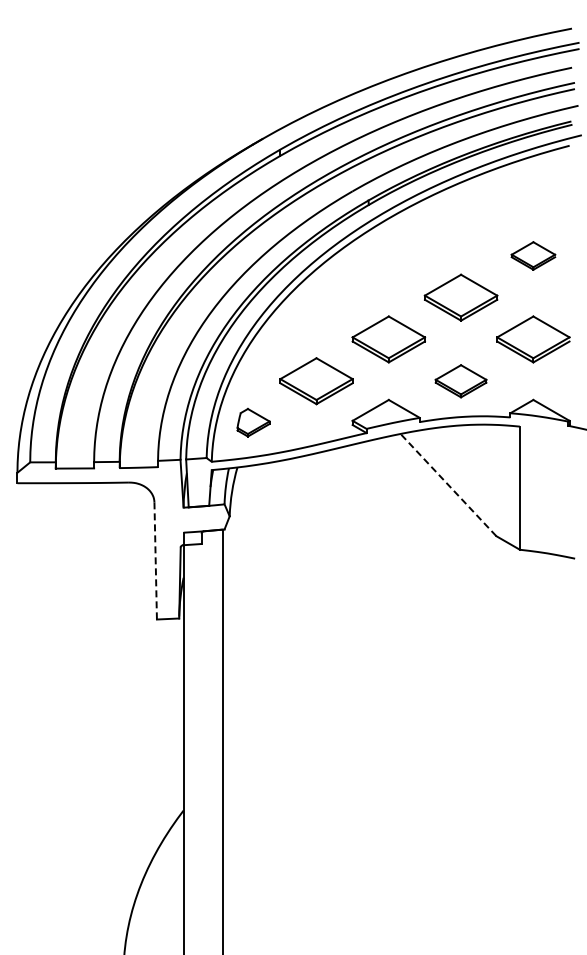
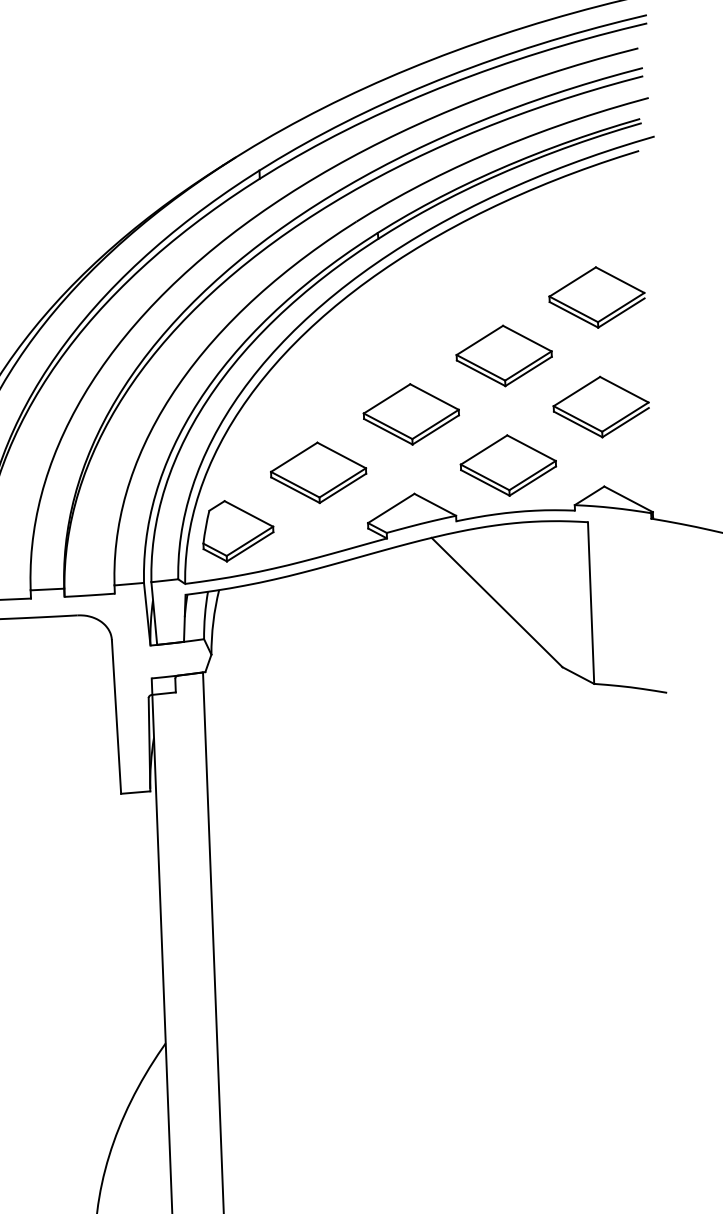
part: (533, 255) -> (597, 296), size x1.67
part: (460, 381) -> (507, 465), size x1.43
part: (253, 422) -> (237, 530), size x1.67
line: (448, 484) -> (497, 601), dashed -> solid
line: (155, 560) -> (116, 716), dashed -> solid

